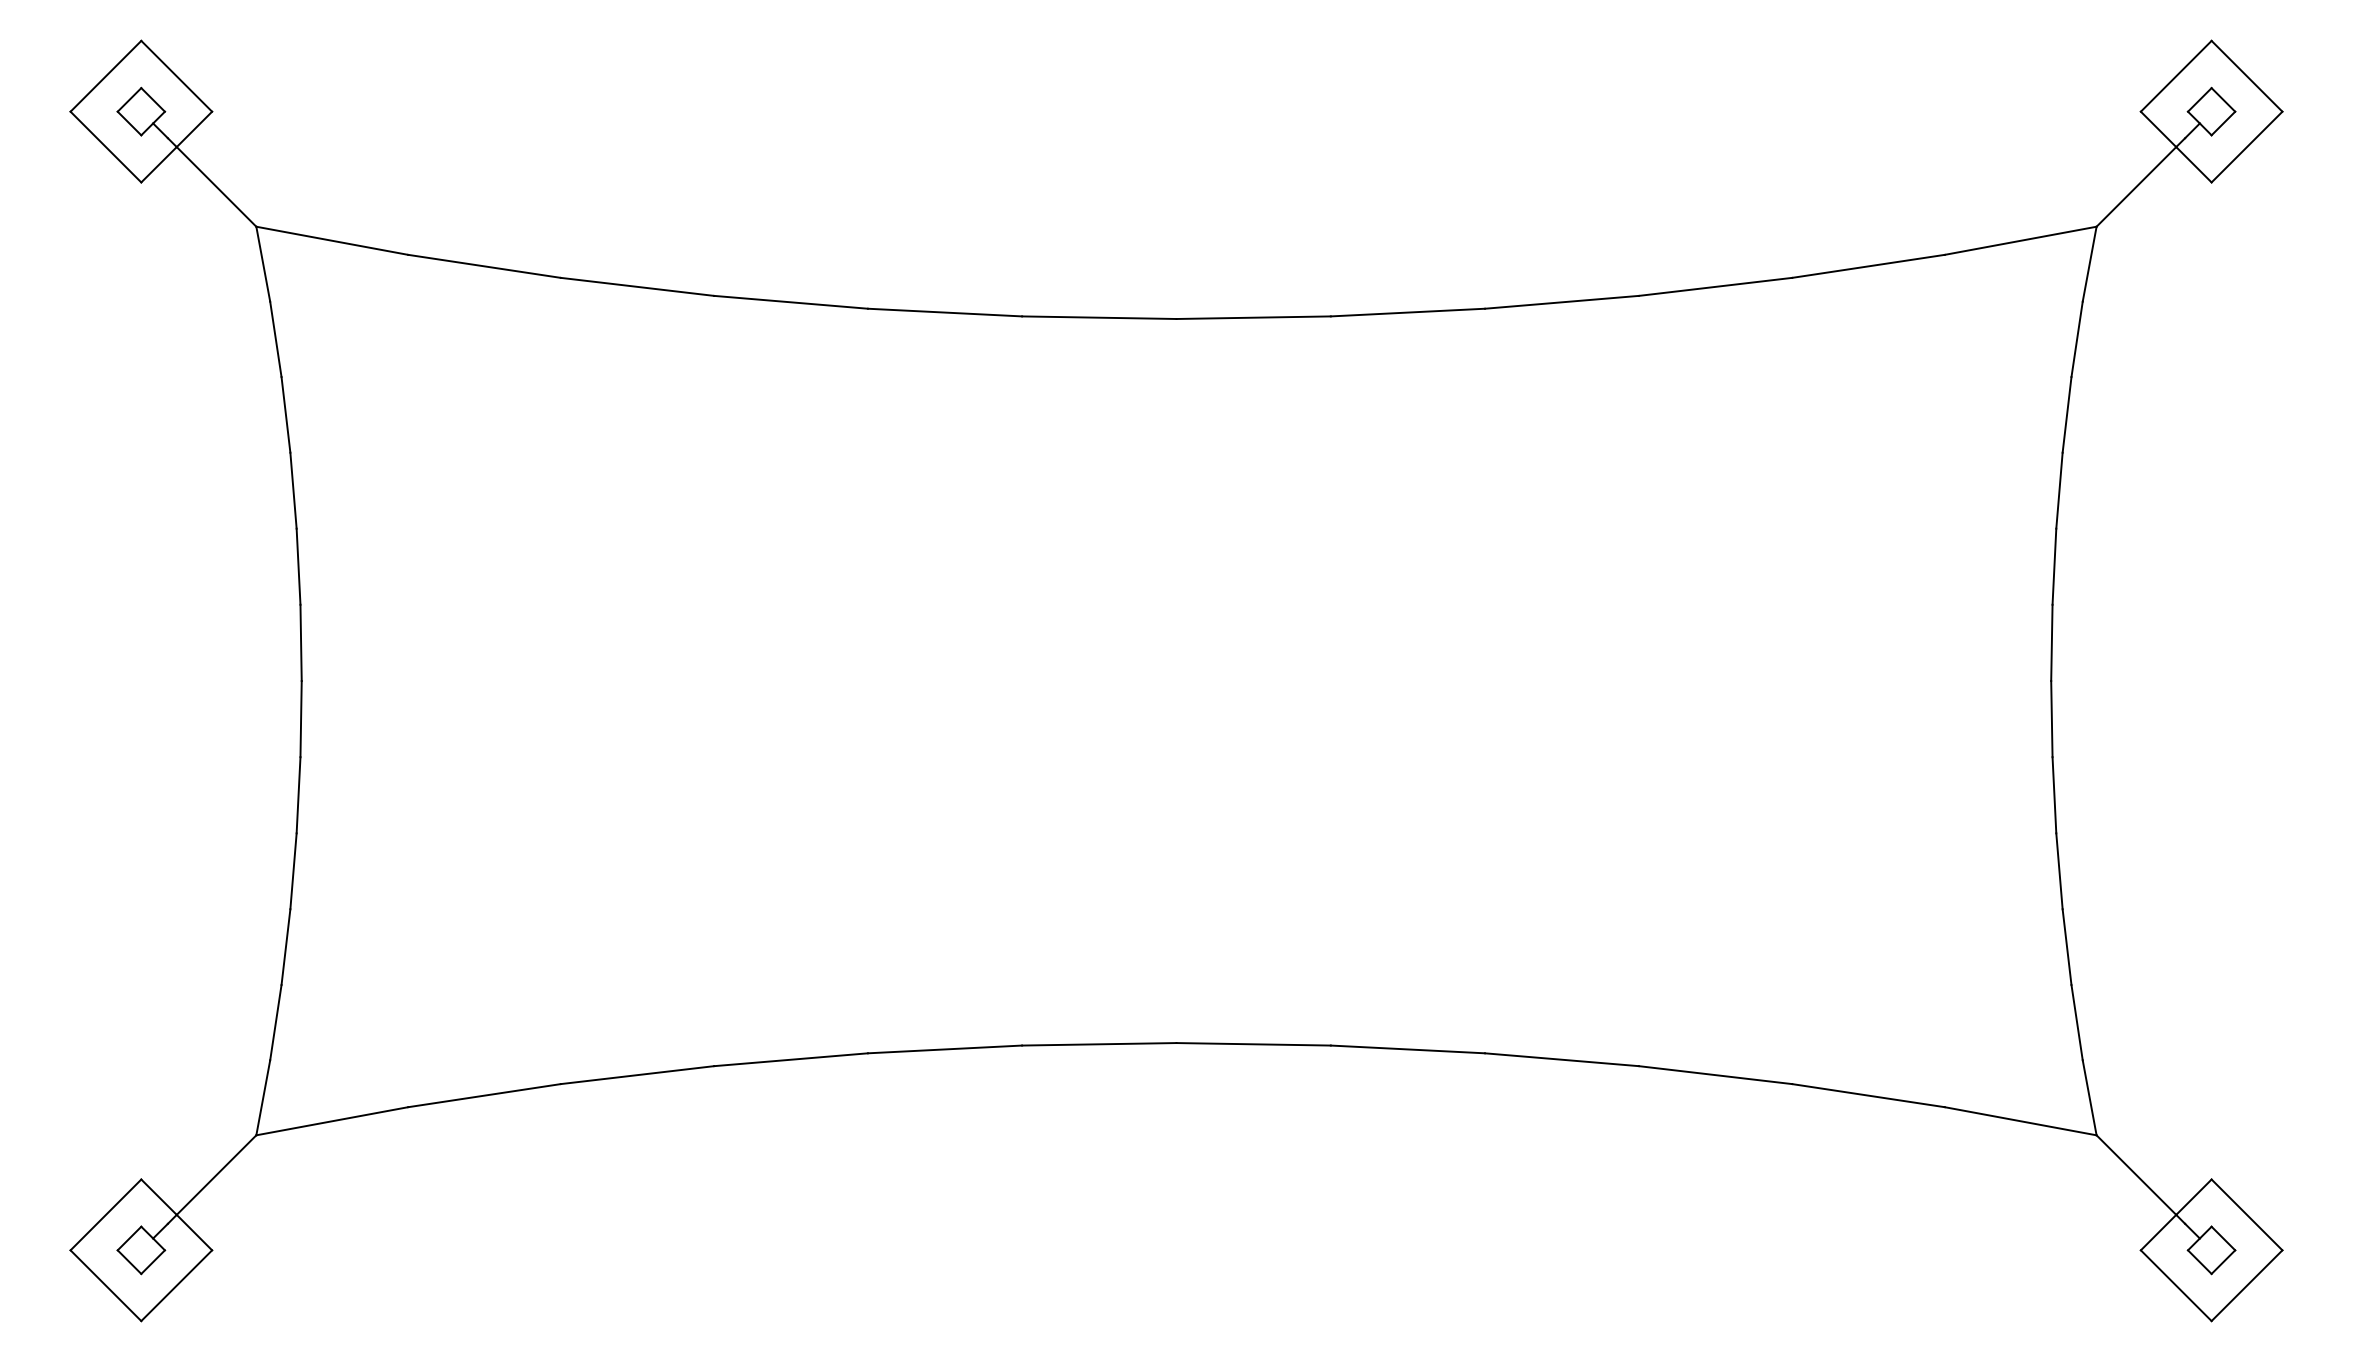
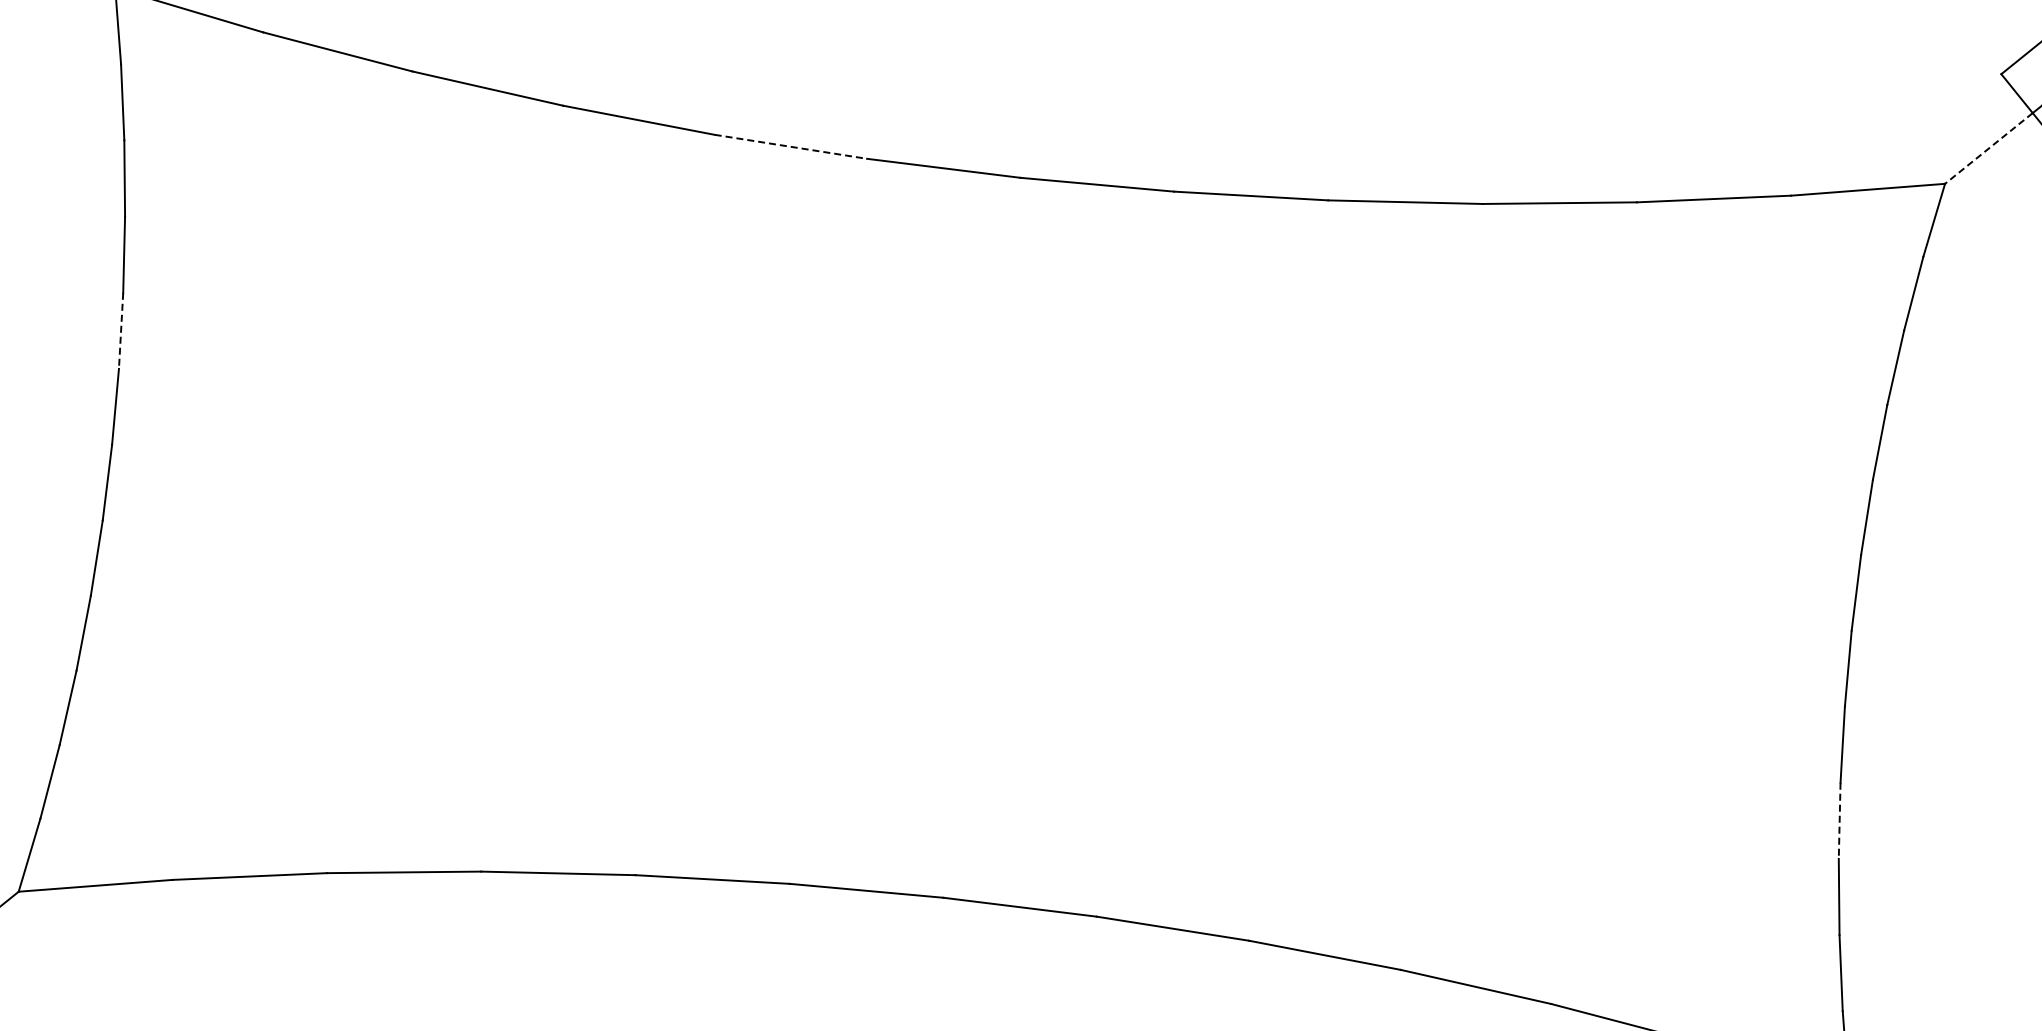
line: (2136, 187) -> (1988, 149), solid -> dashed
line: (945, 312) -> (791, 146), solid -> dashed
line: (298, 567) -> (120, 331), solid -> dashed
line: (2059, 871) -> (1839, 821), solid -> dashed

